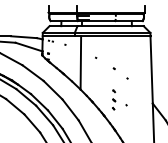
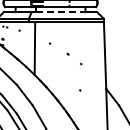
line: (107, 26) -> (61, 12), solid -> dashed
part: (114, 99) -> (68, 84), removed

